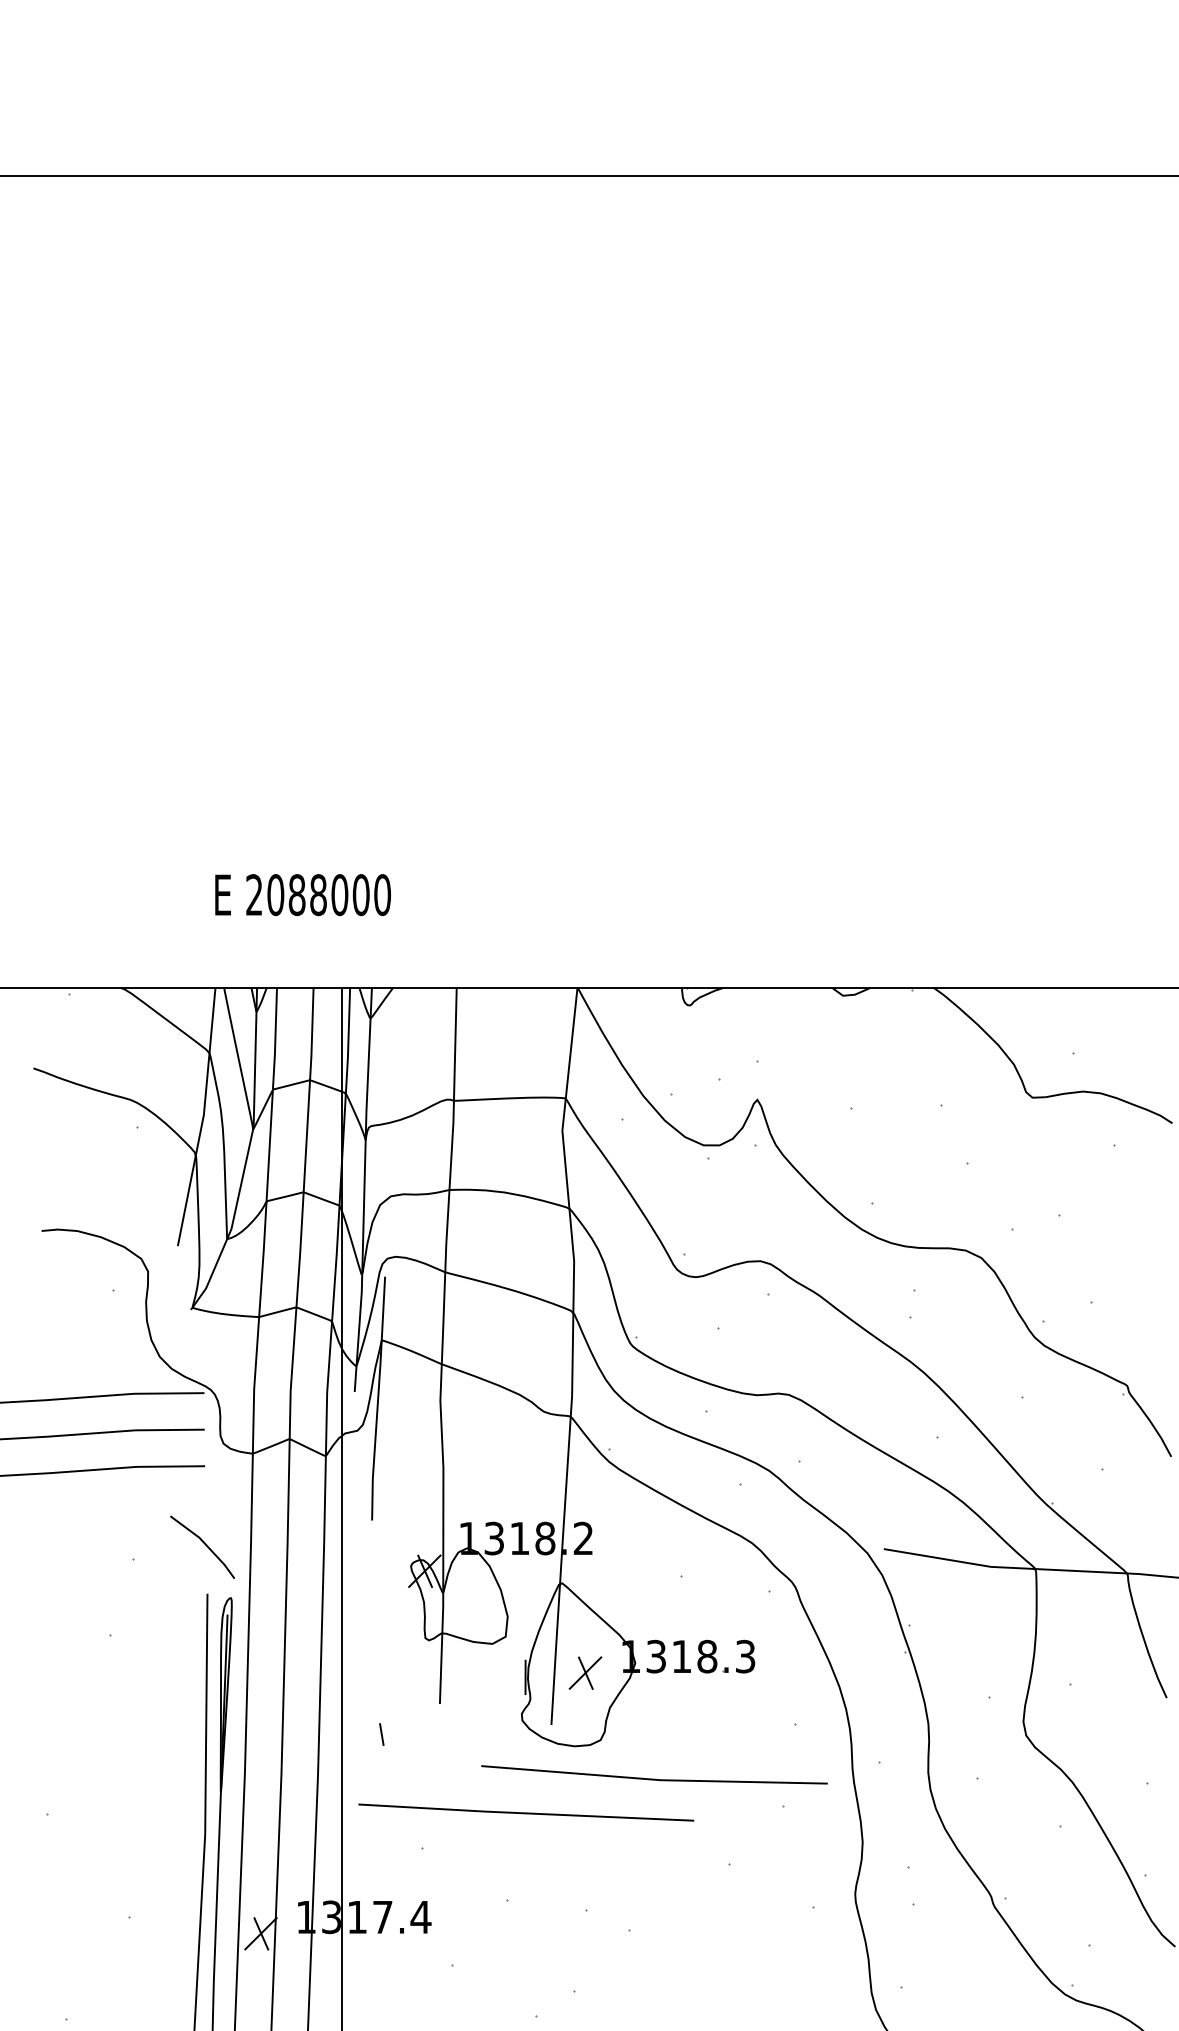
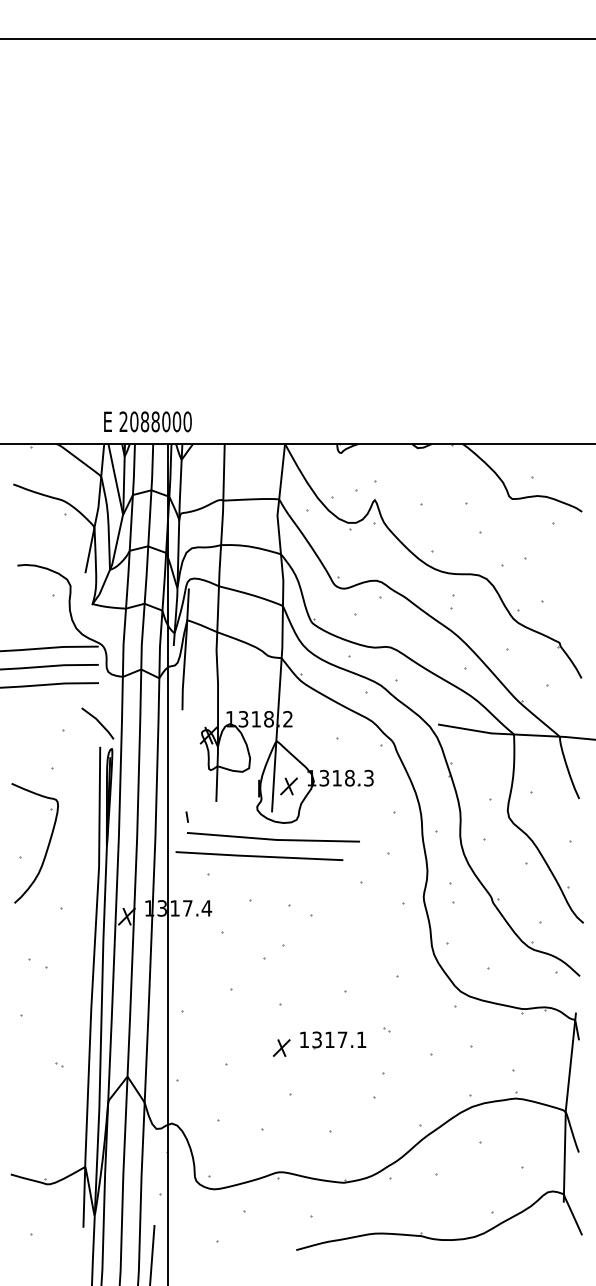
text: (302, 894) -> (147, 421), moved
line: (654, 1777) -> (273, 838), moved
part: (99, 1797) -> (46, 848), added

